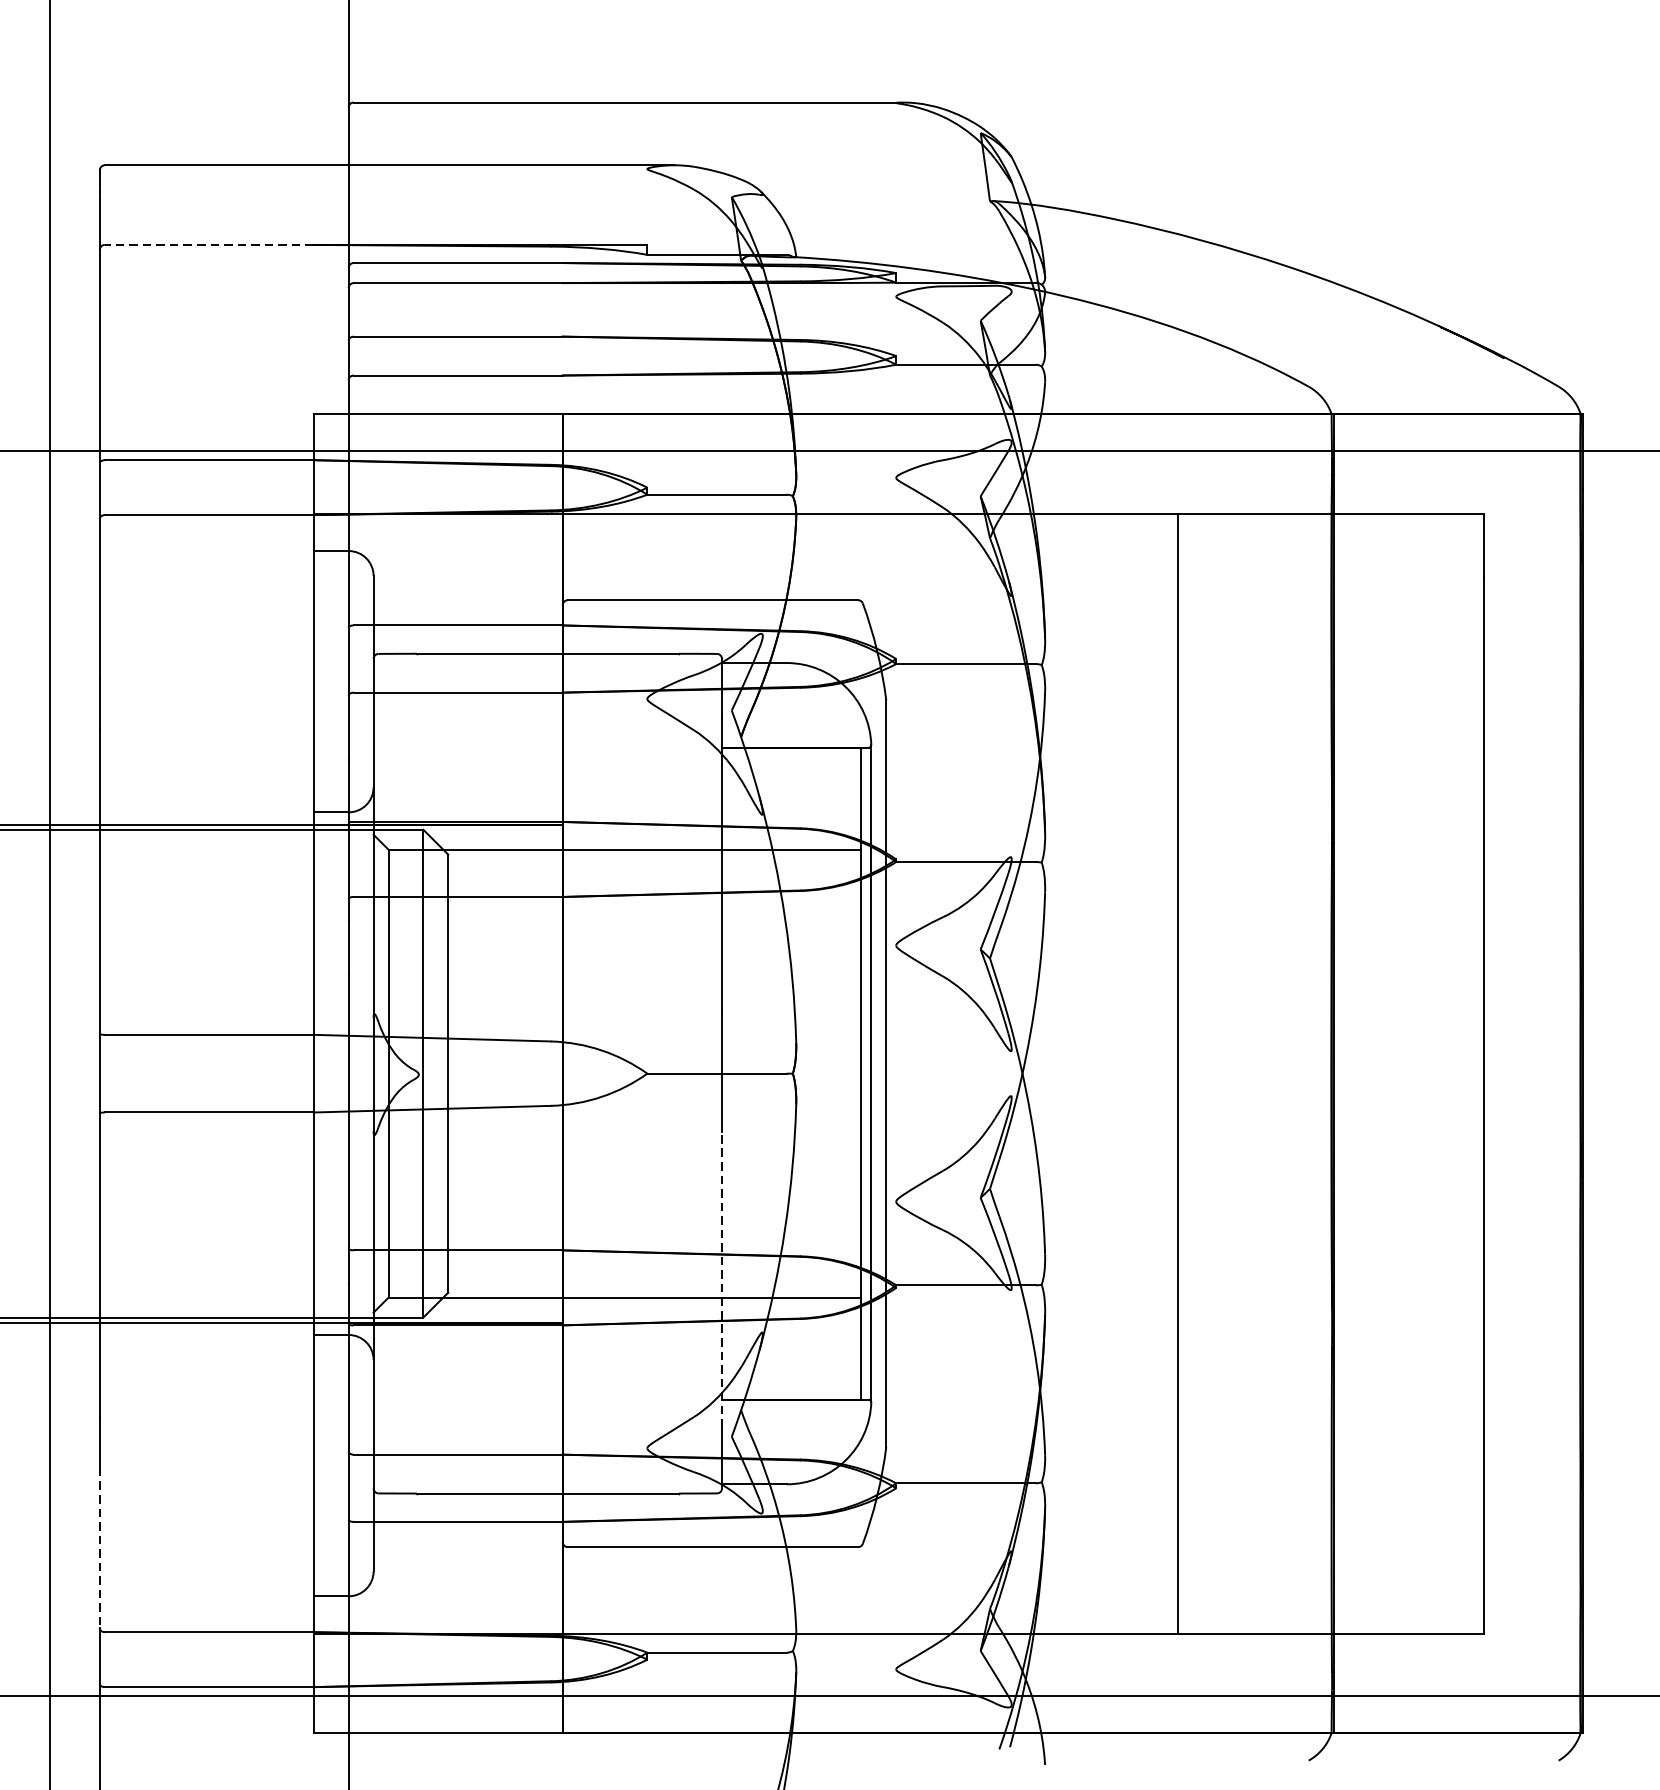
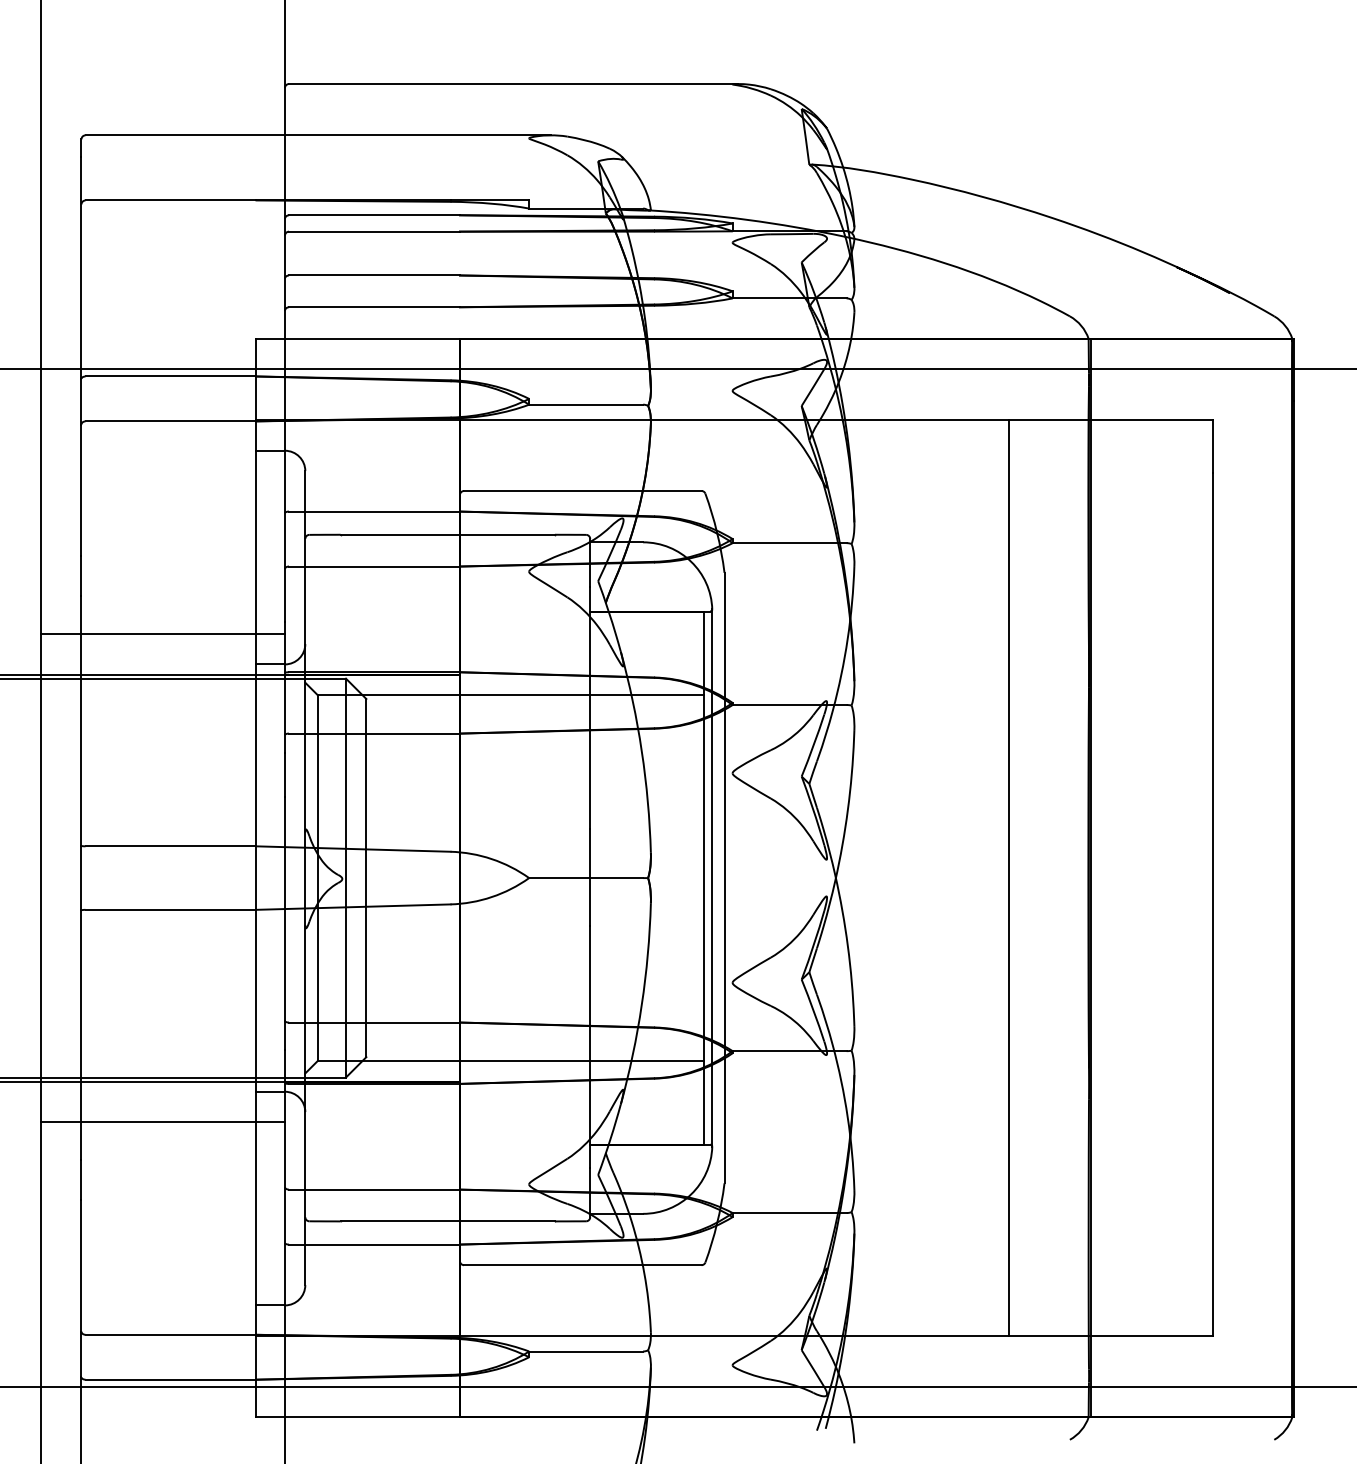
line: (208, 244) -> (170, 200), dashed -> solid
line: (198, 774) -> (162, 633), added
line: (1178, 1072) -> (1009, 877), moved
line: (722, 1279) -> (590, 1046), dashed -> solid
line: (198, 1372) -> (162, 1122), added
line: (99, 1547) -> (81, 1265), dashed -> solid

